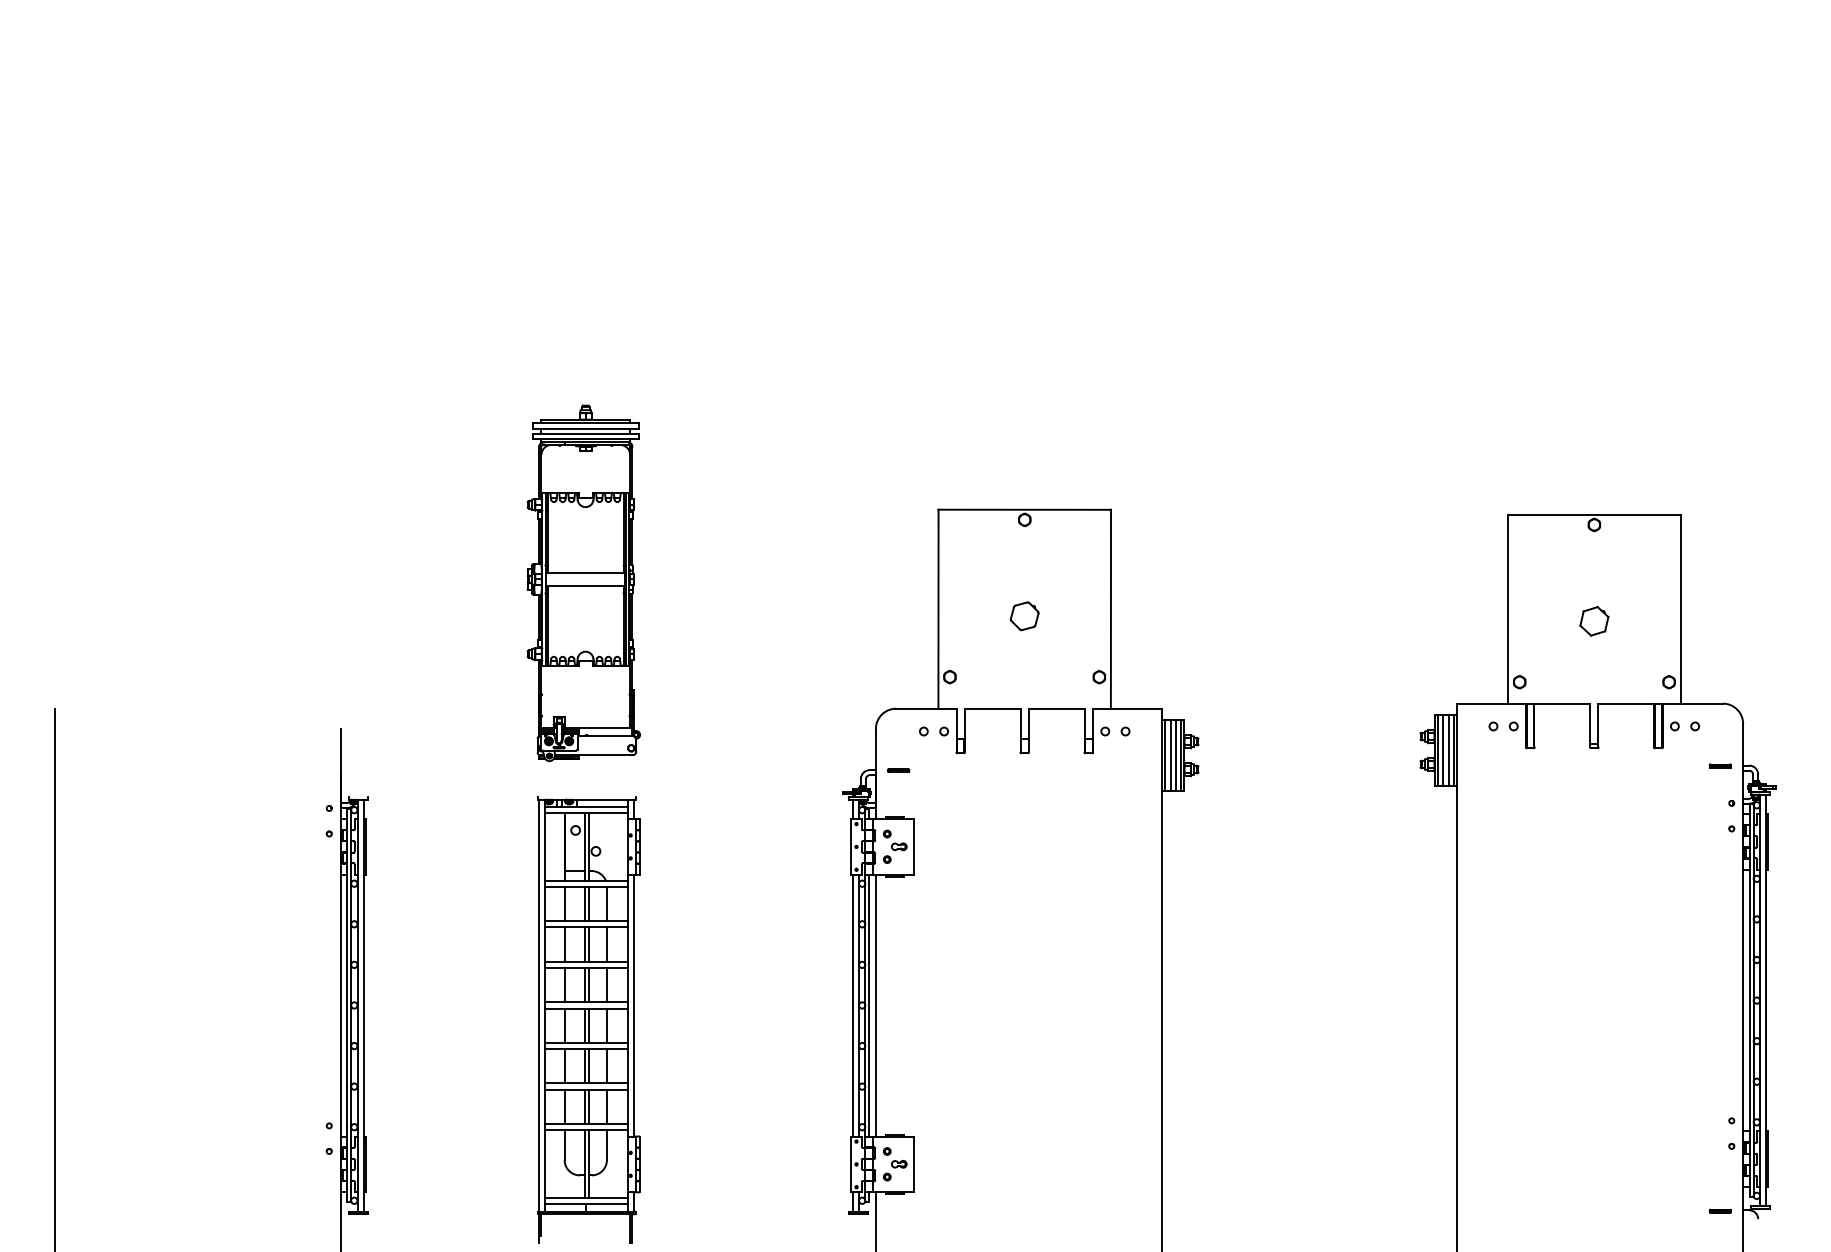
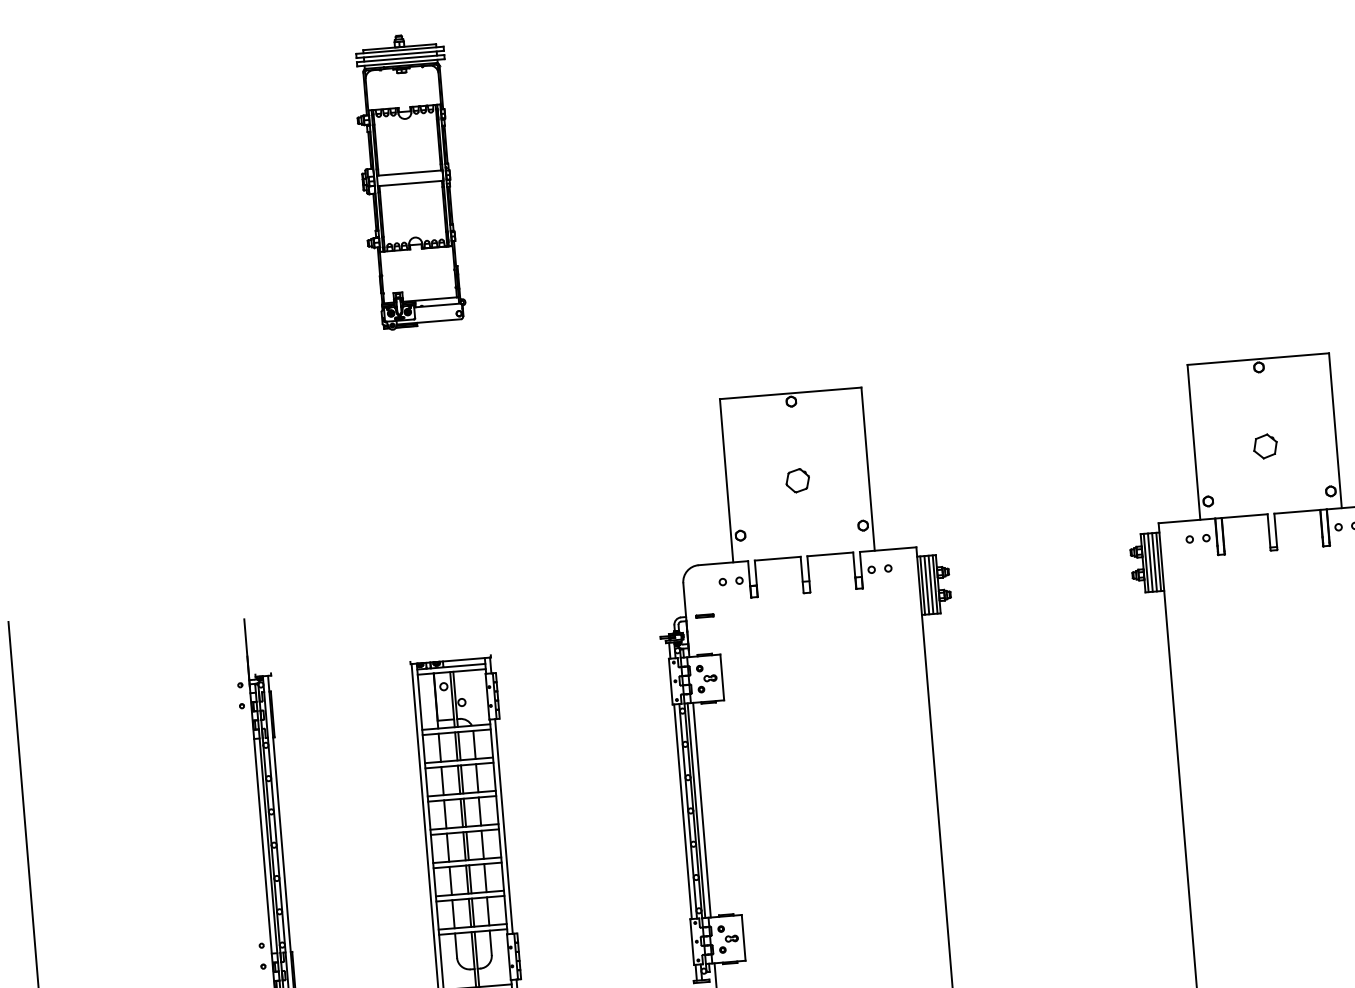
part: (583, 582) -> (408, 180), moved

